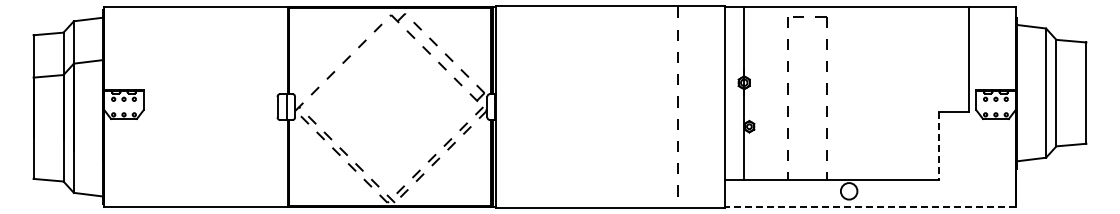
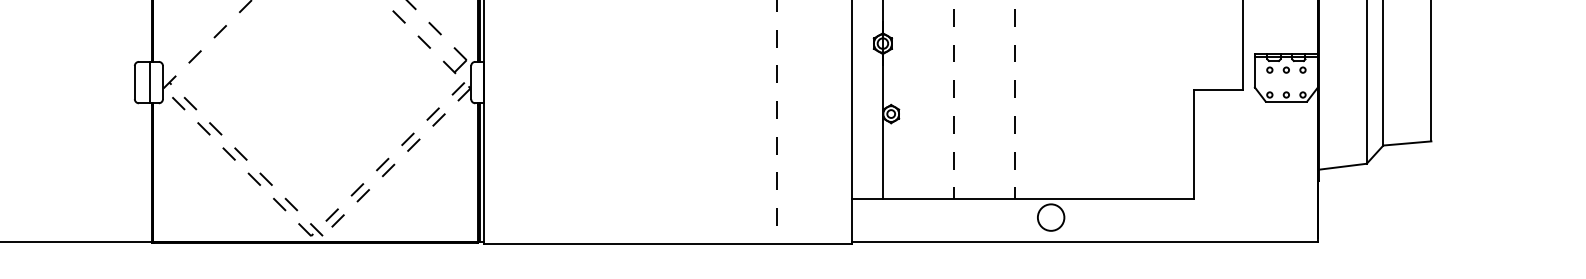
line: (938, 146) -> (1194, 145), dashed -> solid
line: (869, 206) -> (1083, 241), dashed -> solid

